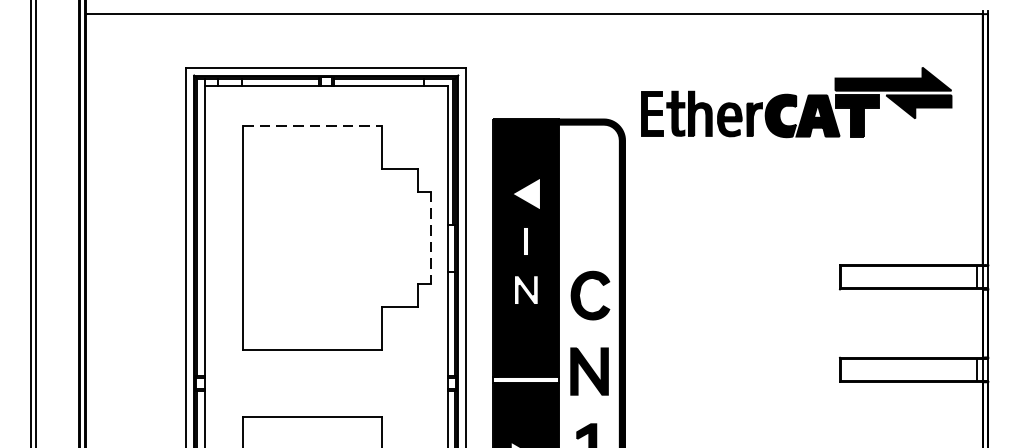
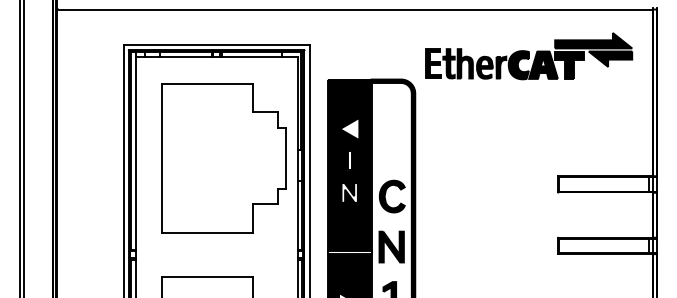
part: (796, 102) -> (529, 56), moved
line: (312, 125) -> (207, 83), dashed -> solid
line: (431, 238) -> (286, 158), dashed -> solid

